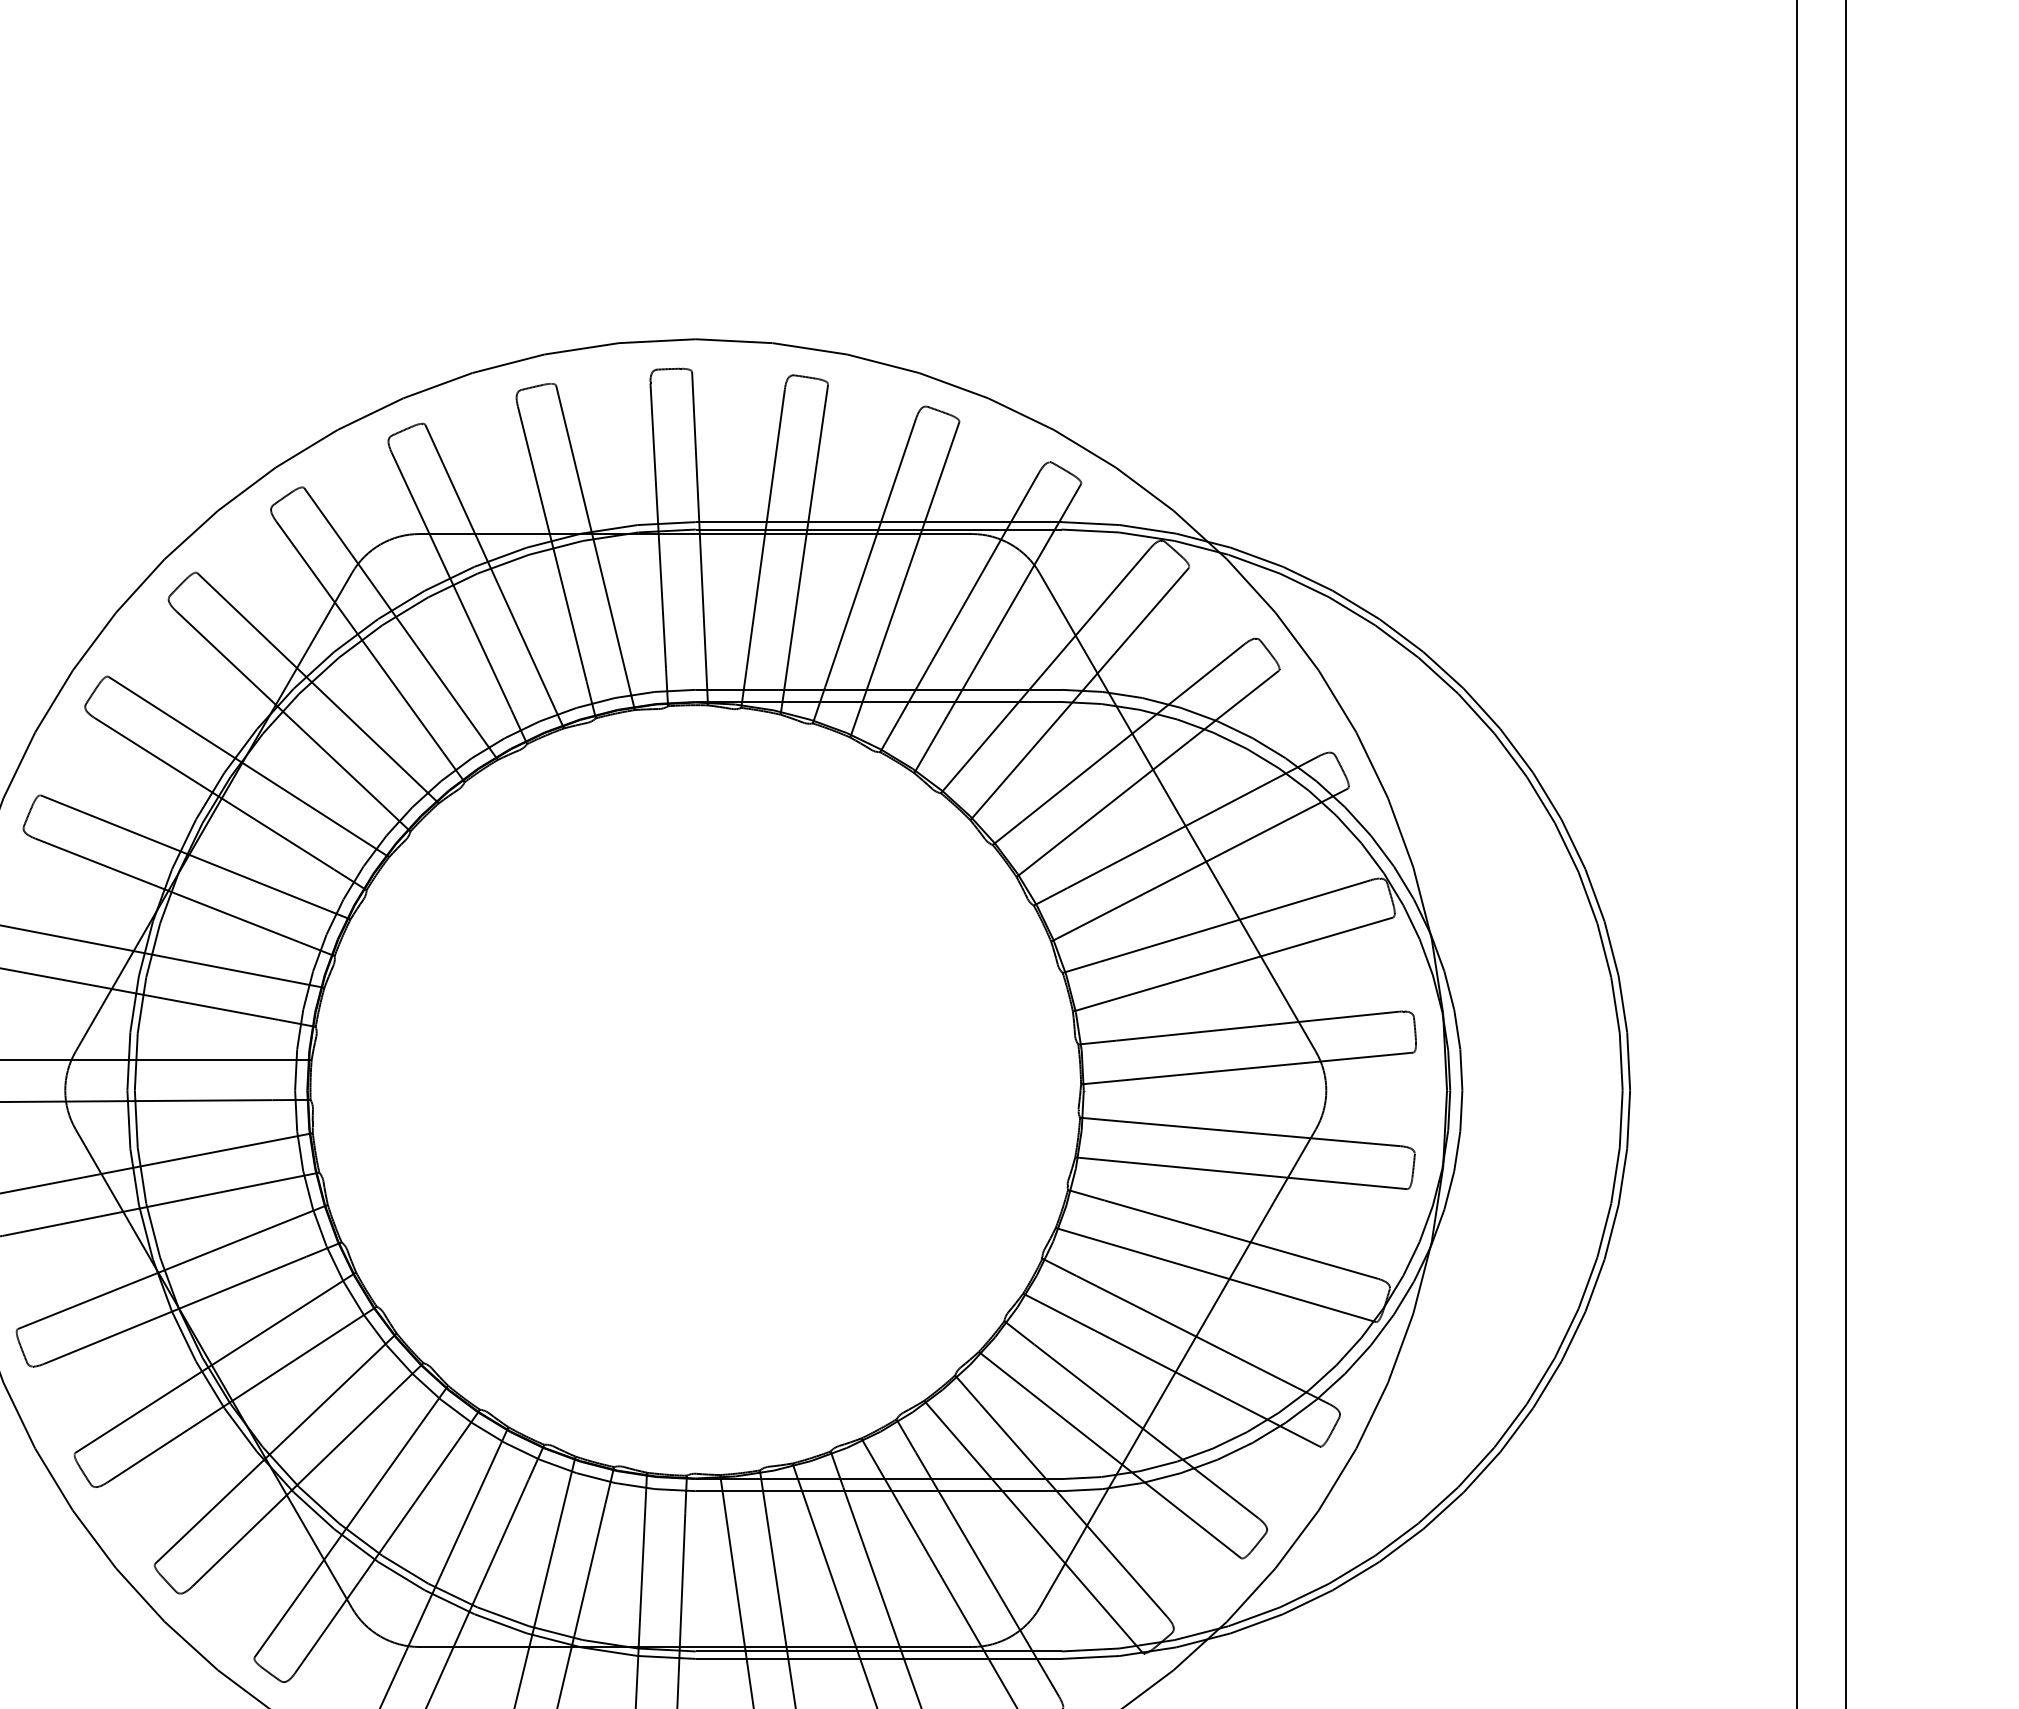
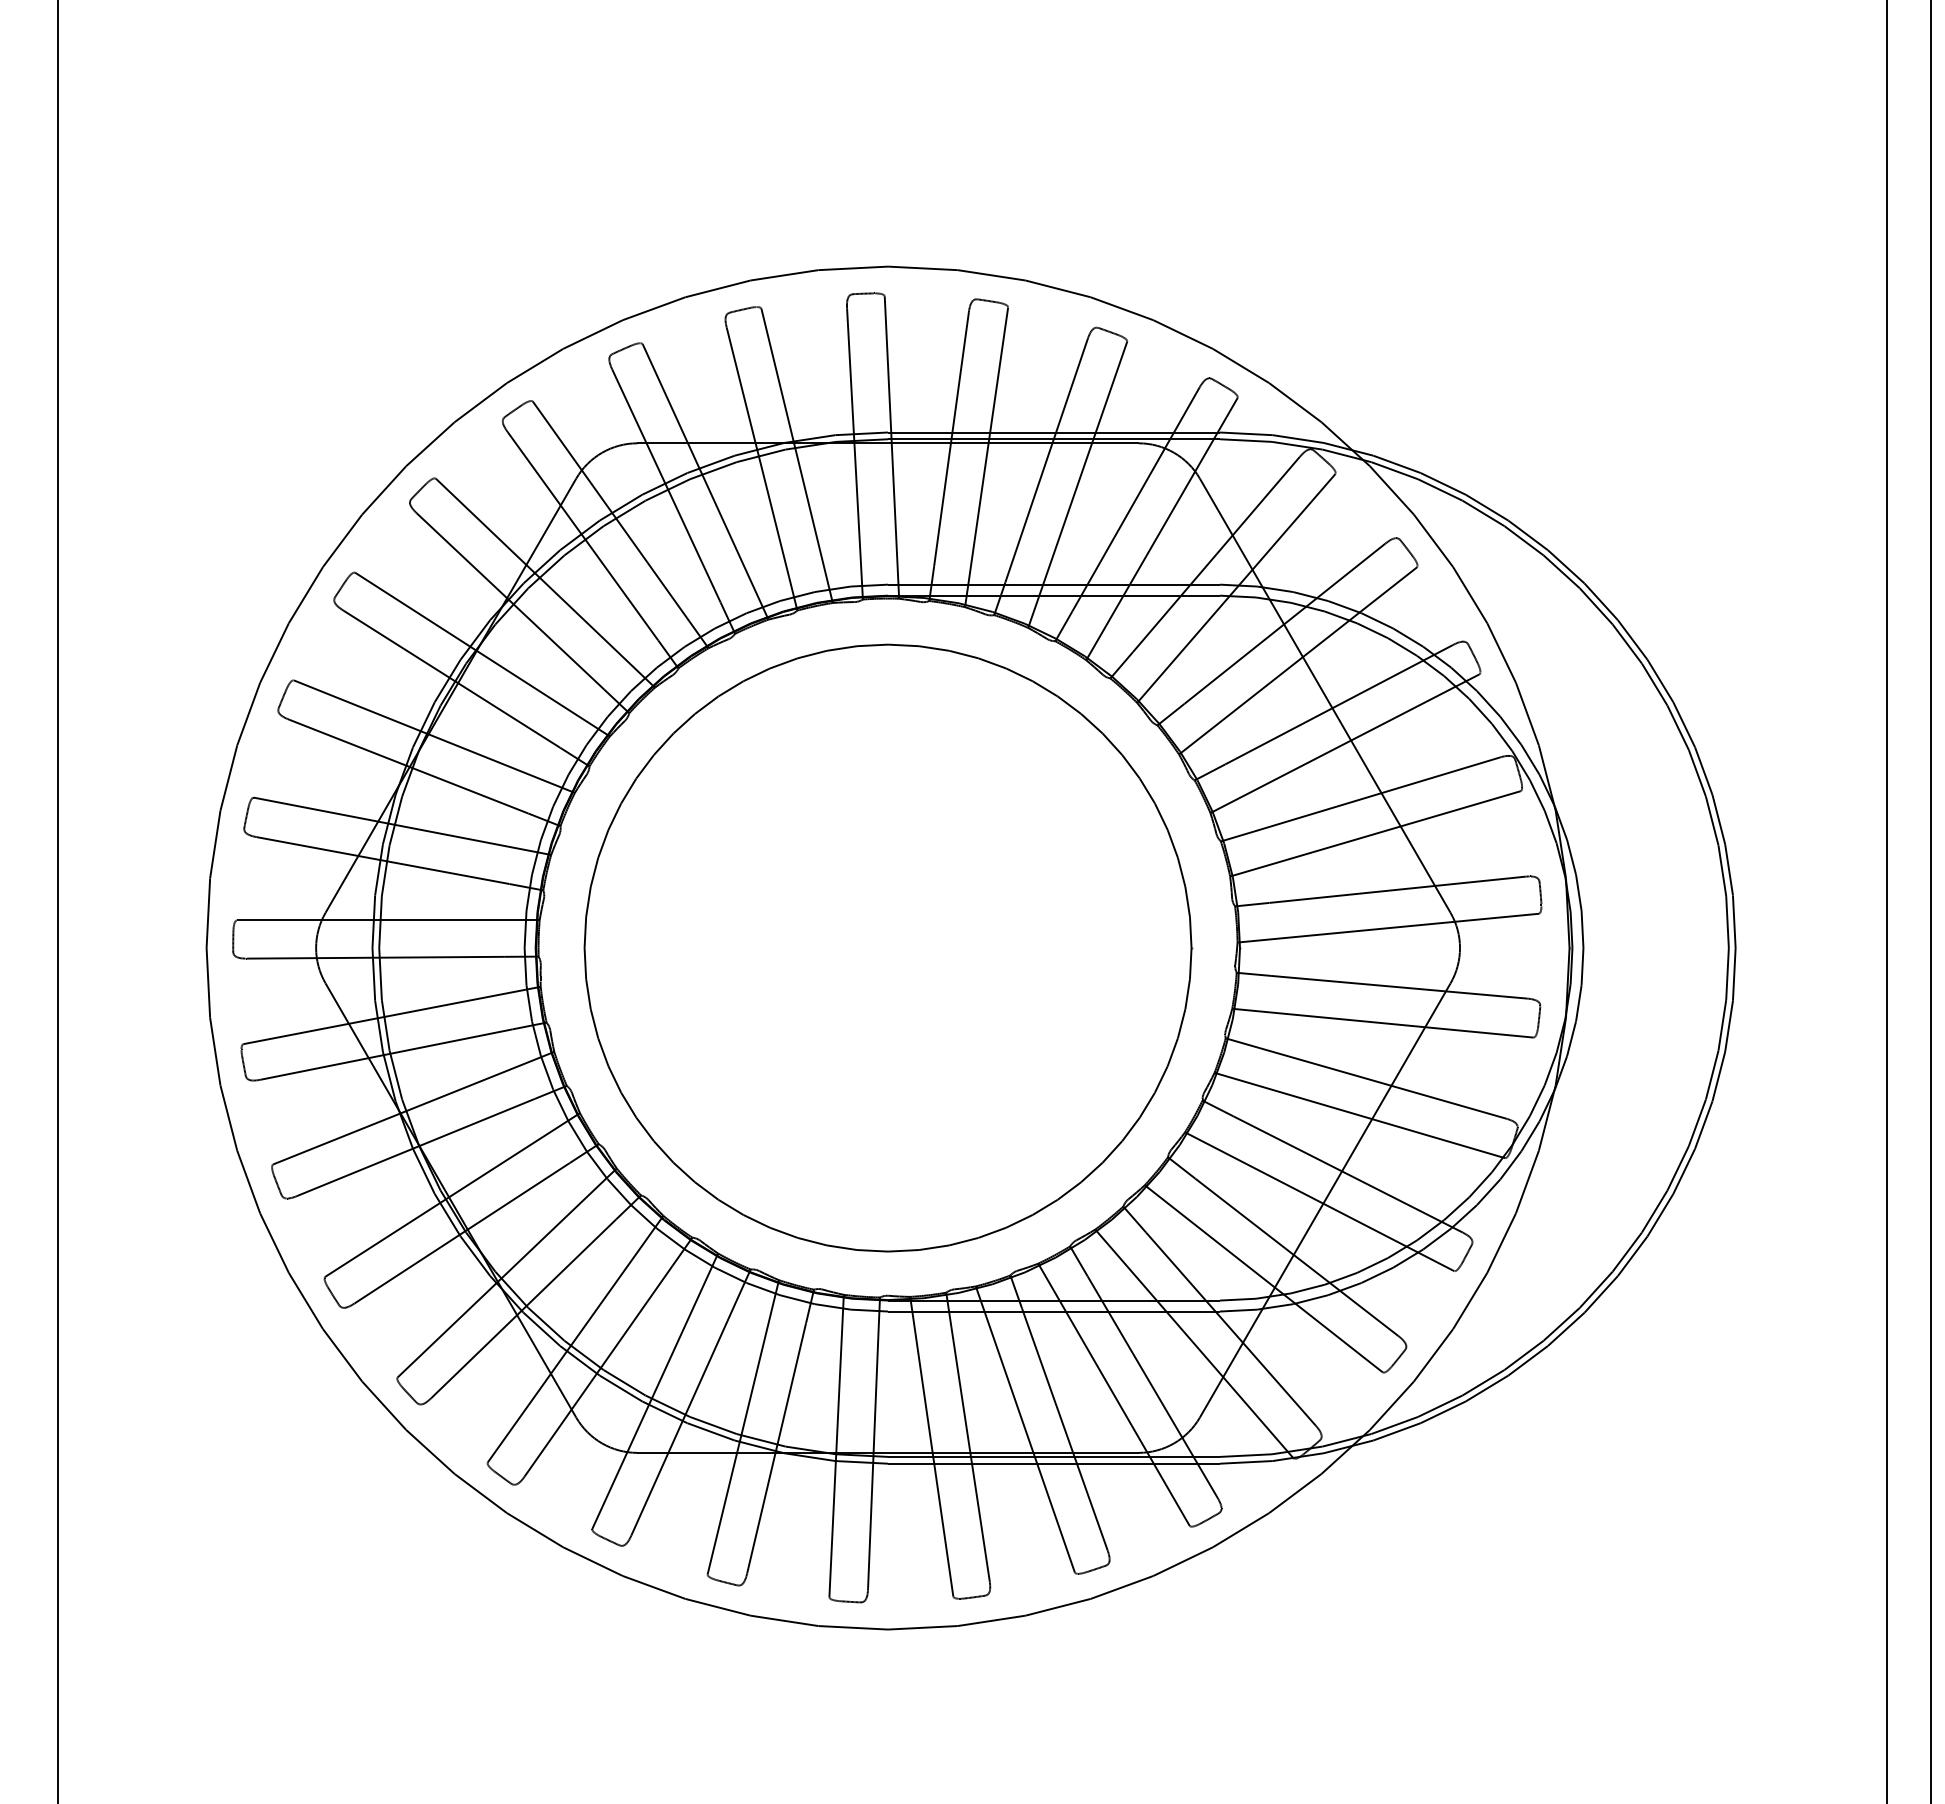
part: (696, 1089) -> (888, 947), added

